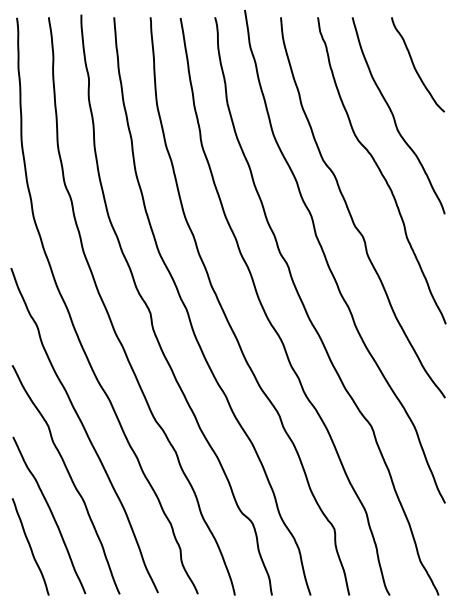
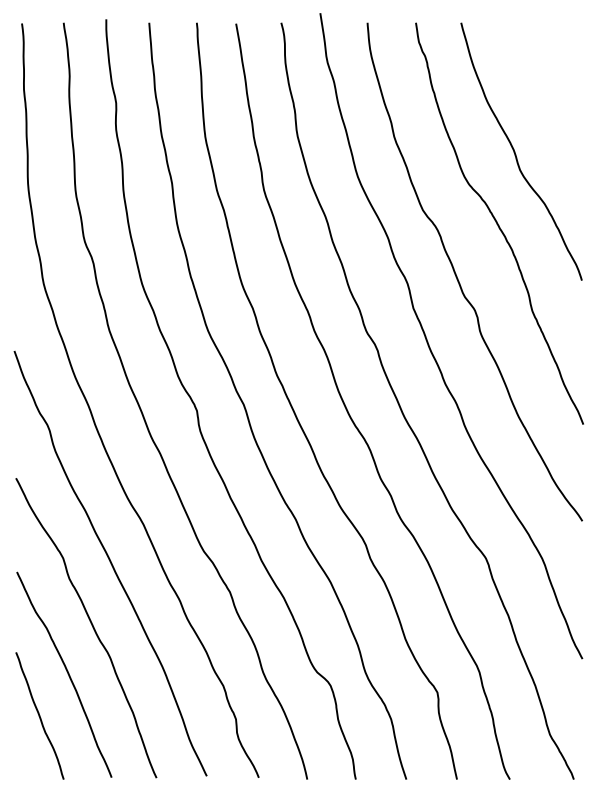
curve: (415, 66) -> (543, 87), removed

